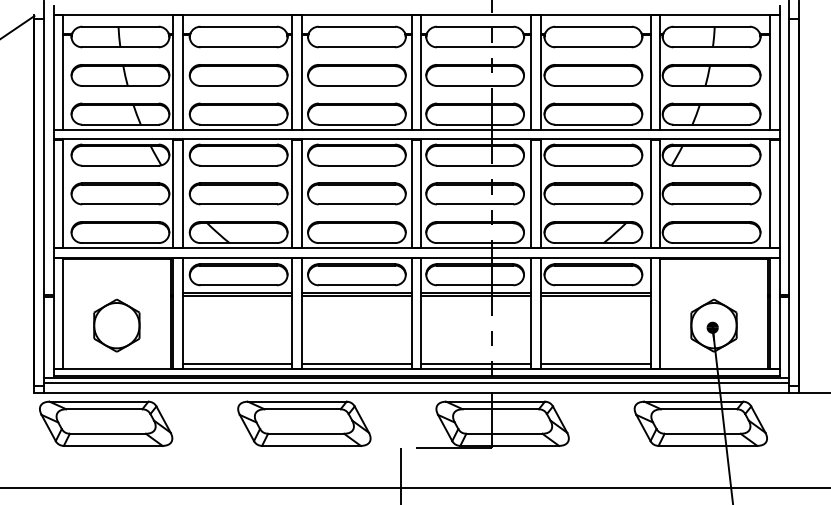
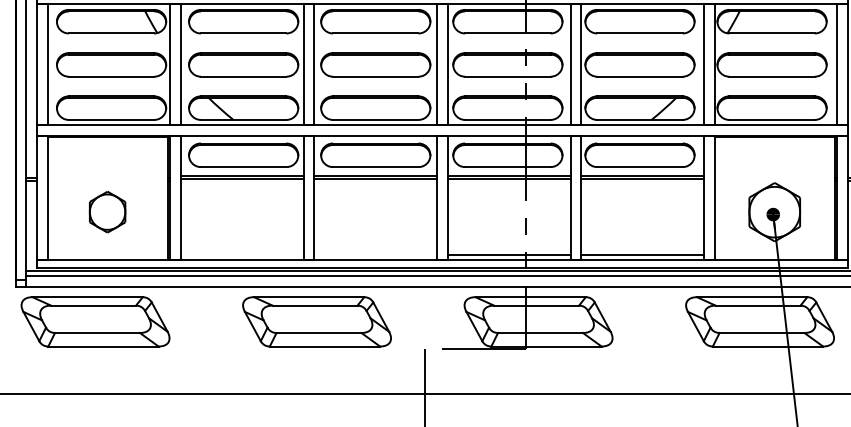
part: (116, 325) -> (107, 212), size x0.7
line: (237, 363) -> (242, 254), removed
line: (356, 363) -> (375, 254), removed

